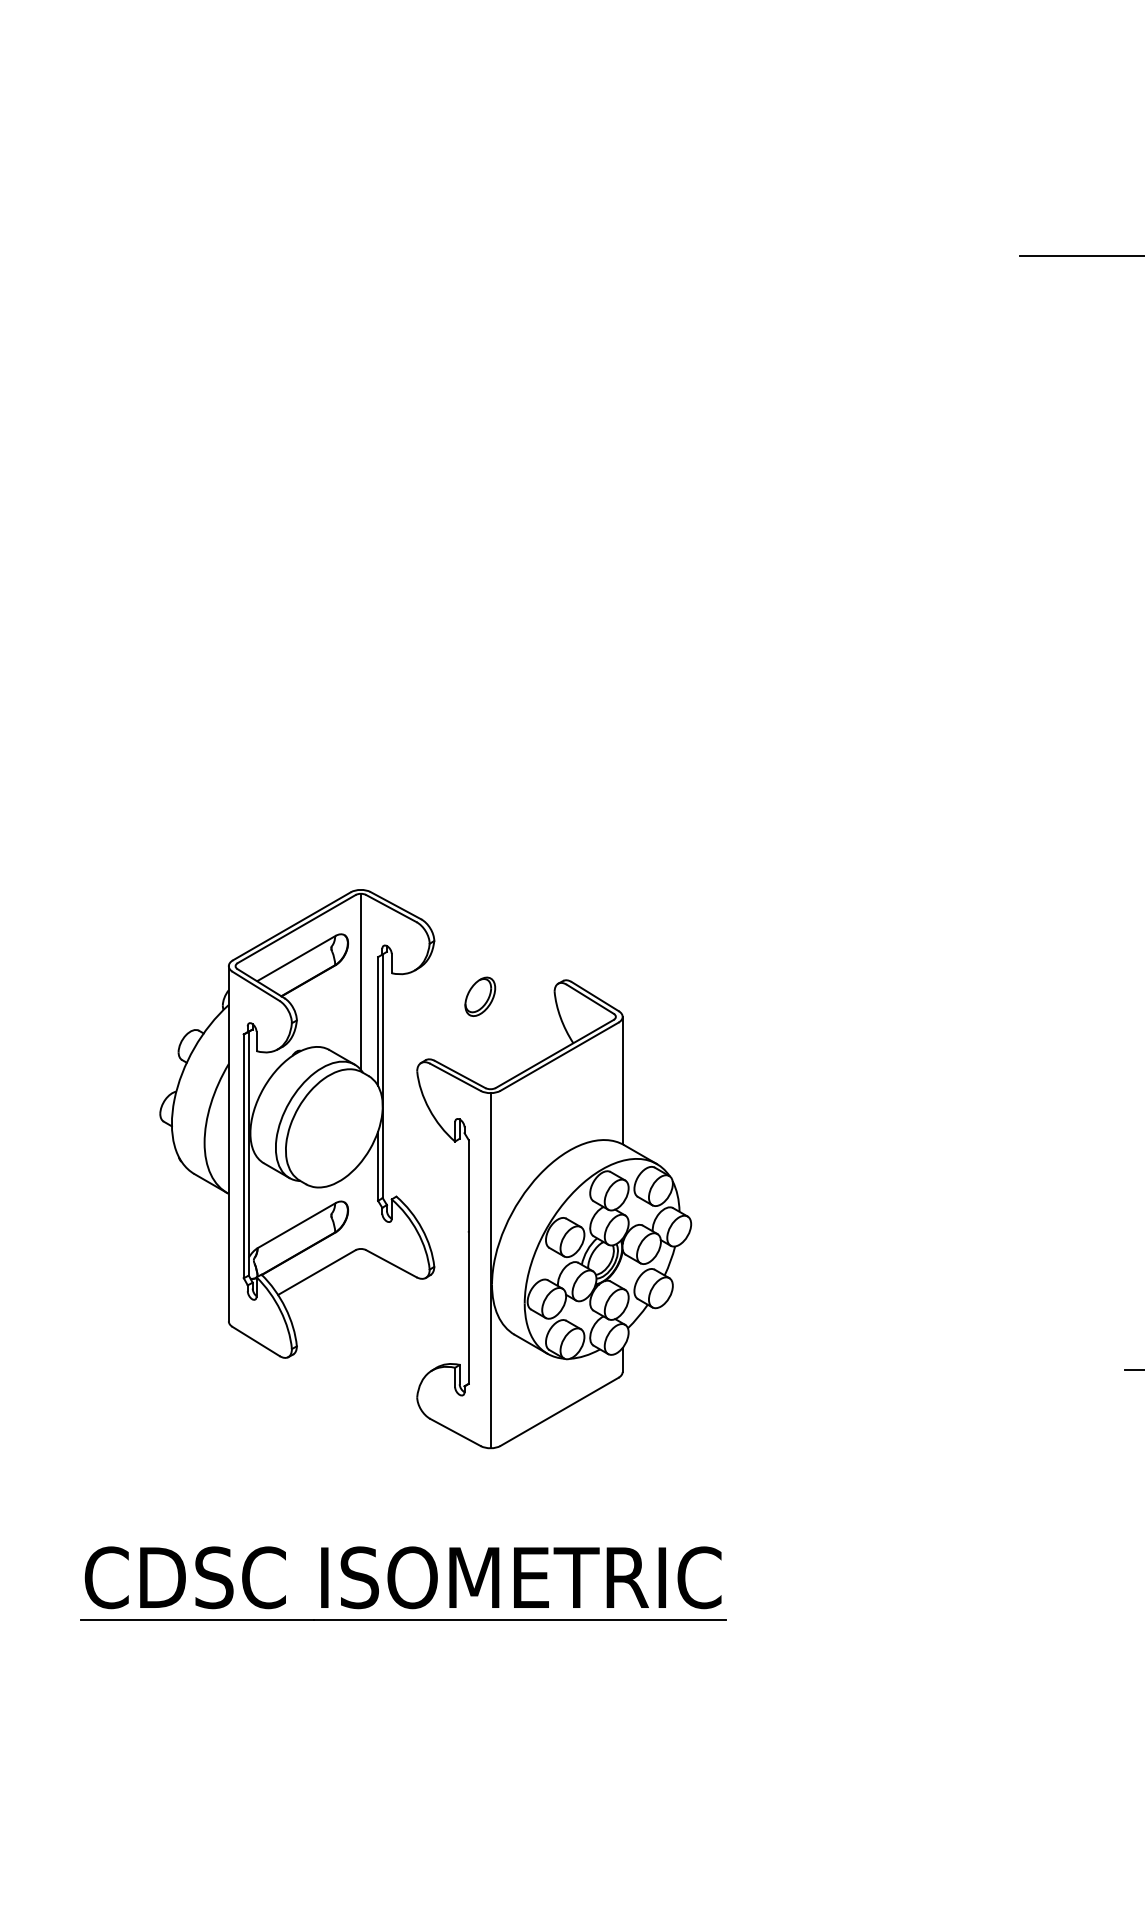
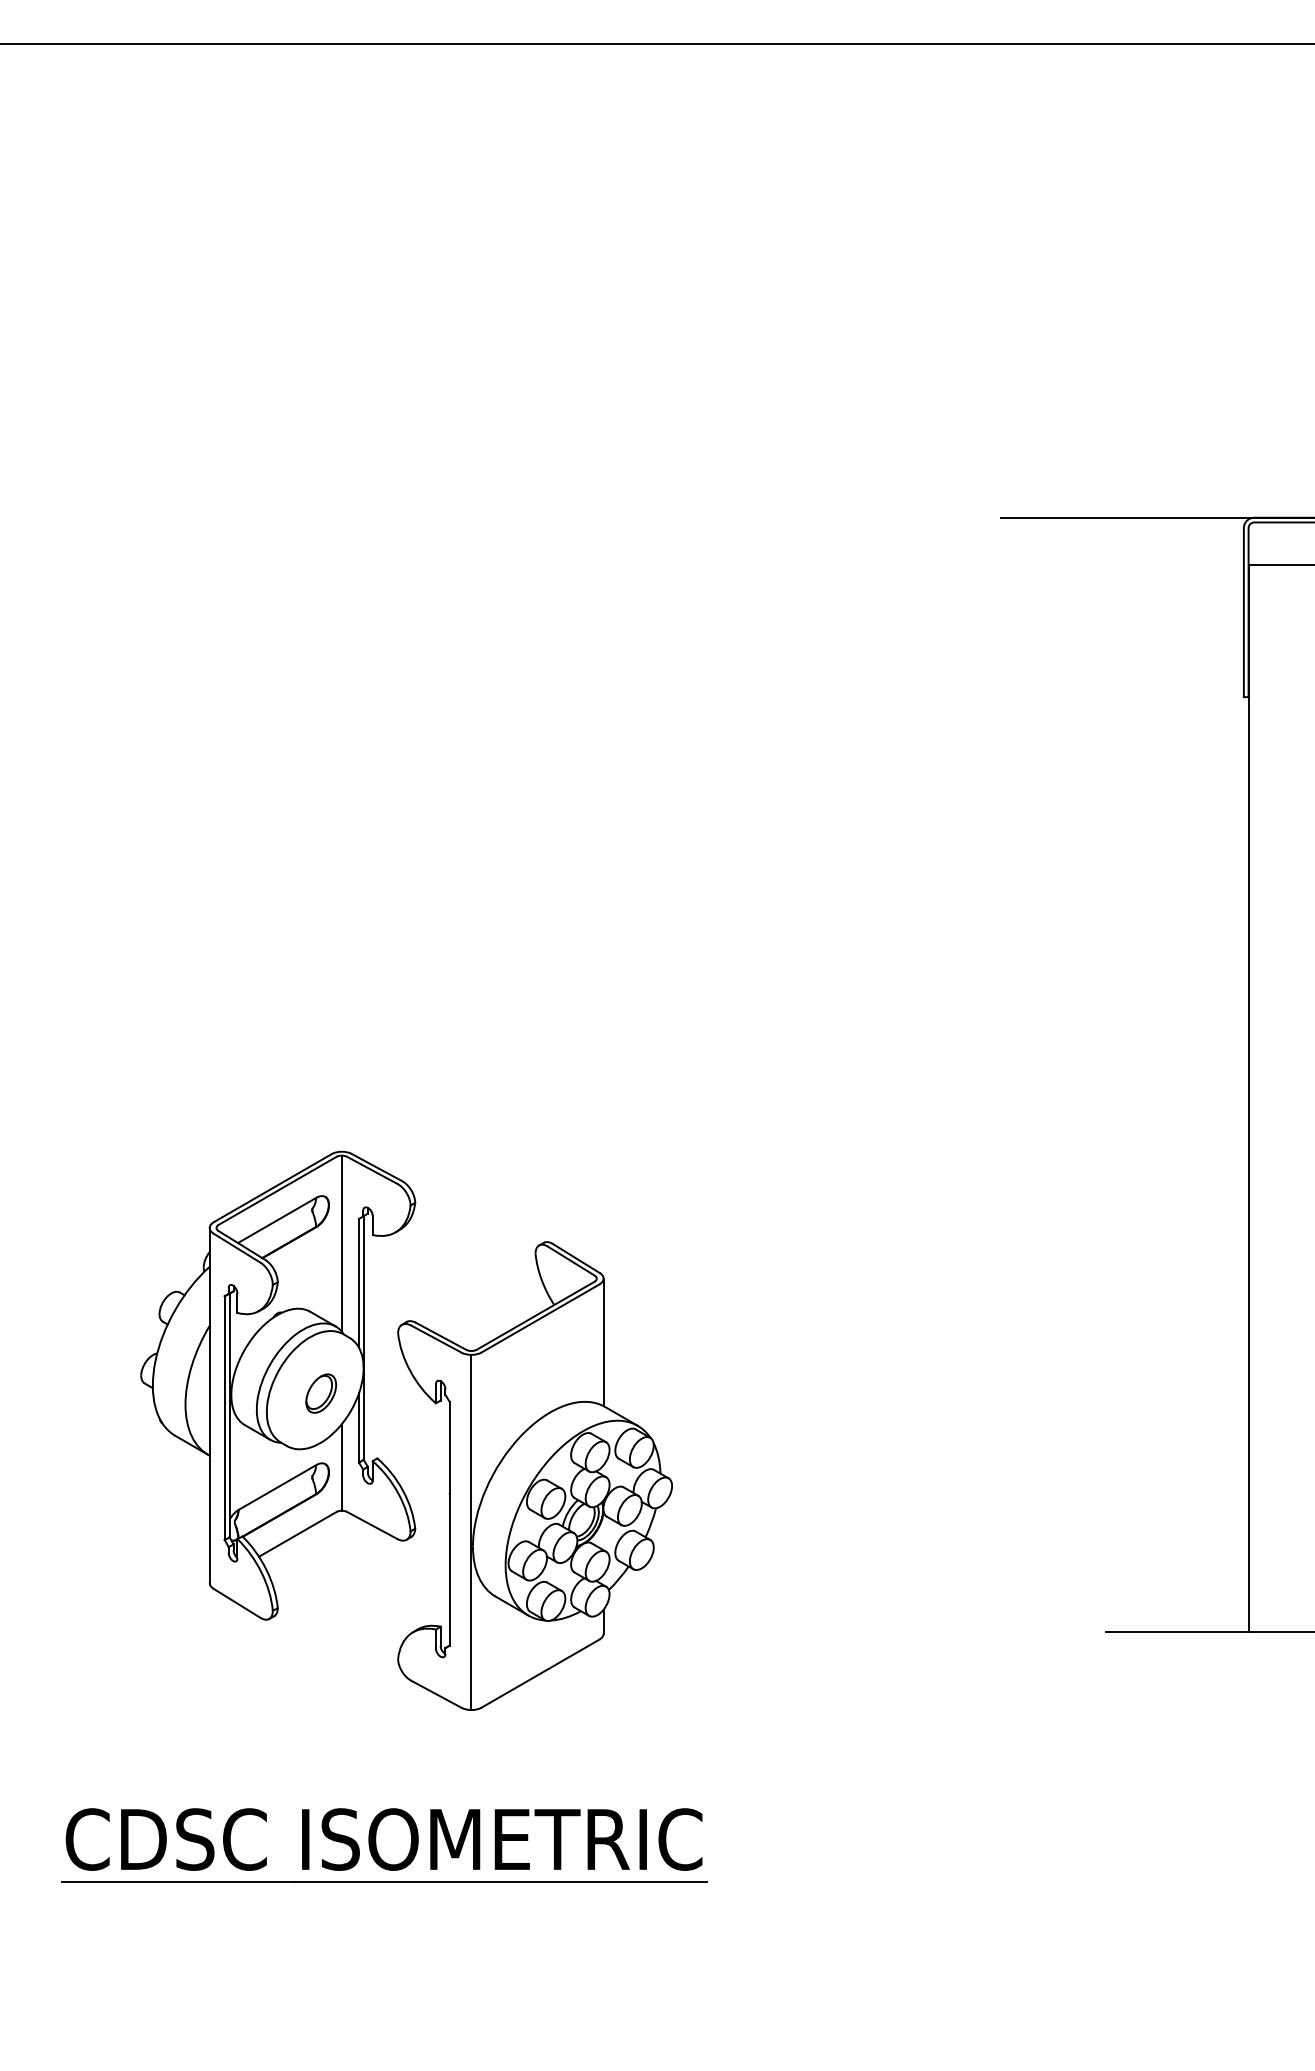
part: (479, 996) -> (320, 1393), moved
line: (360, 1205) -> (341, 1467), added

